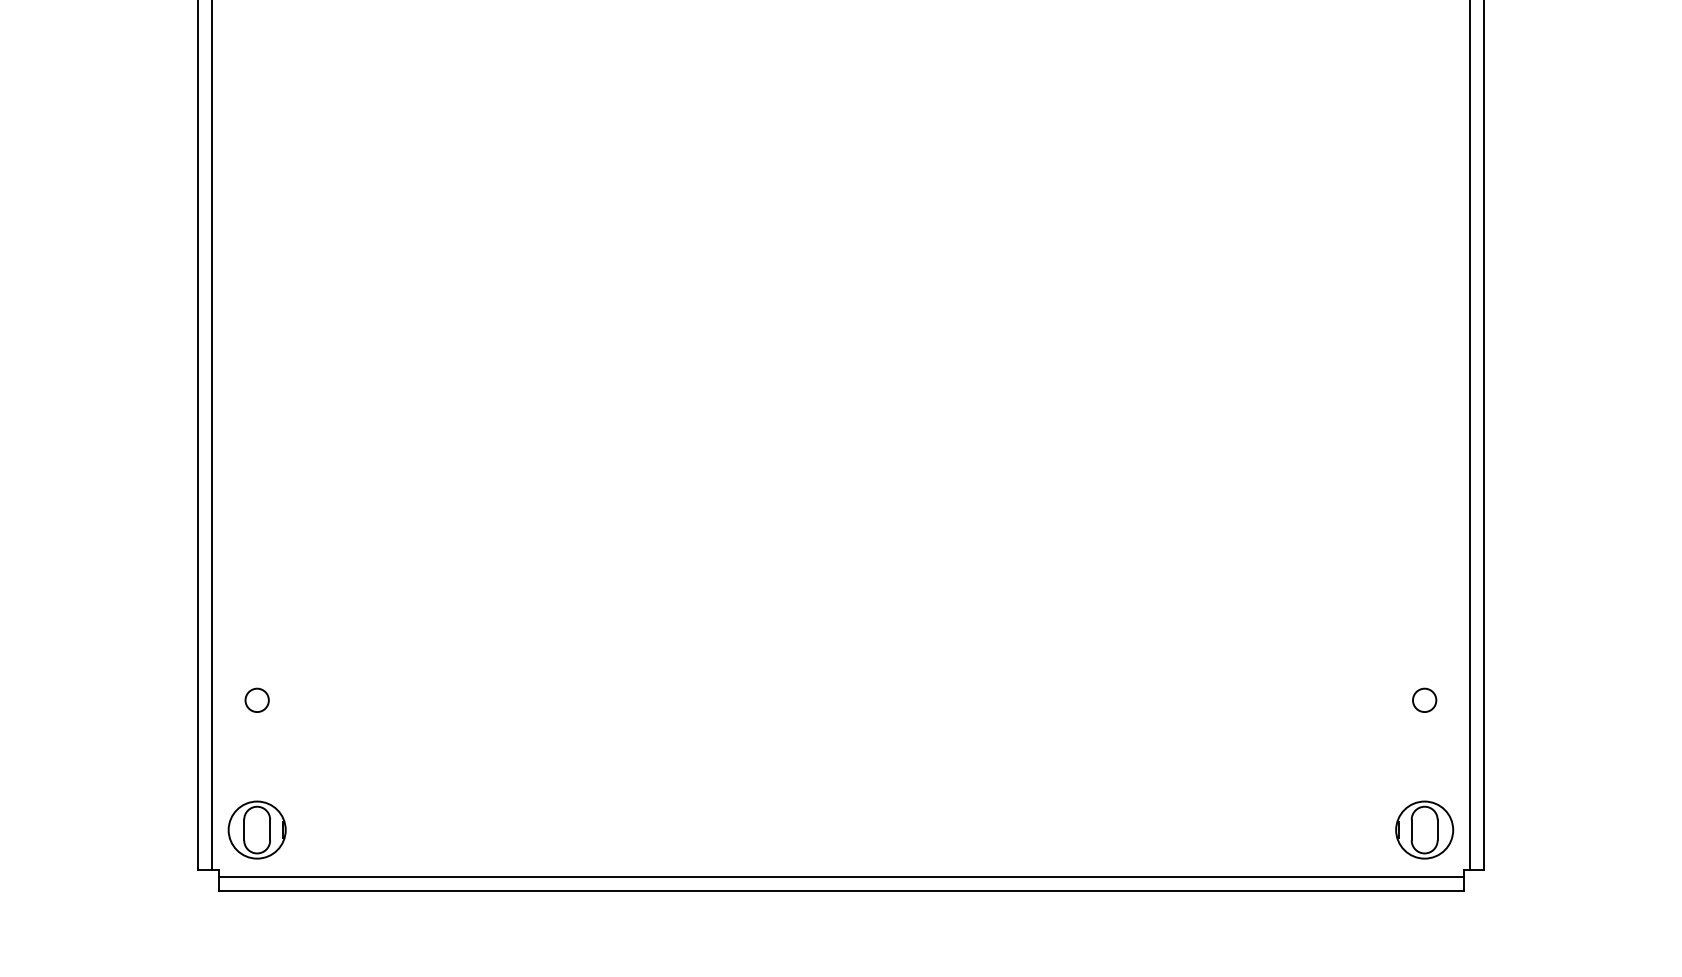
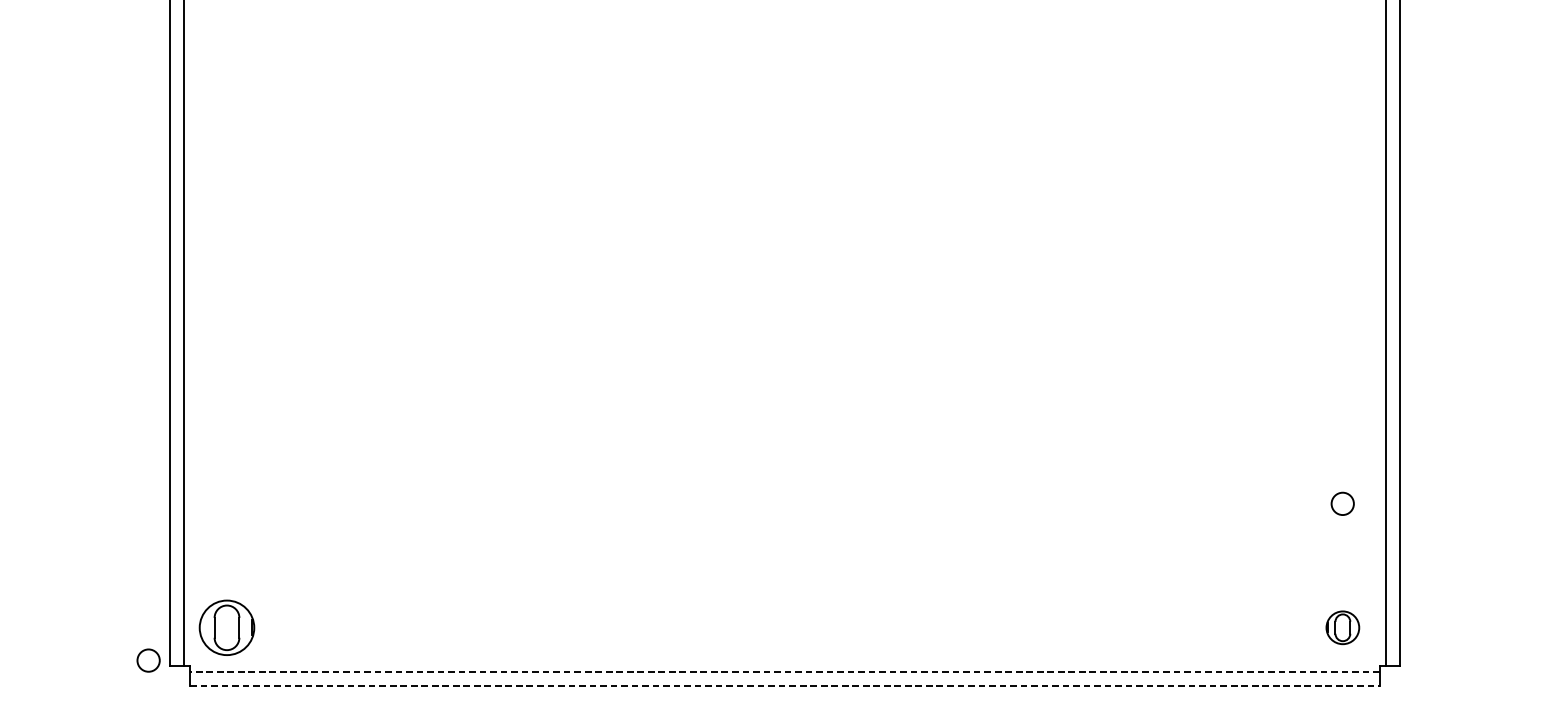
circle: (256, 699) -> (147, 659), moved
part: (1424, 829) -> (1342, 627), size x0.6
line: (841, 876) -> (785, 672), solid -> dashed
line: (841, 891) -> (785, 686), solid -> dashed

